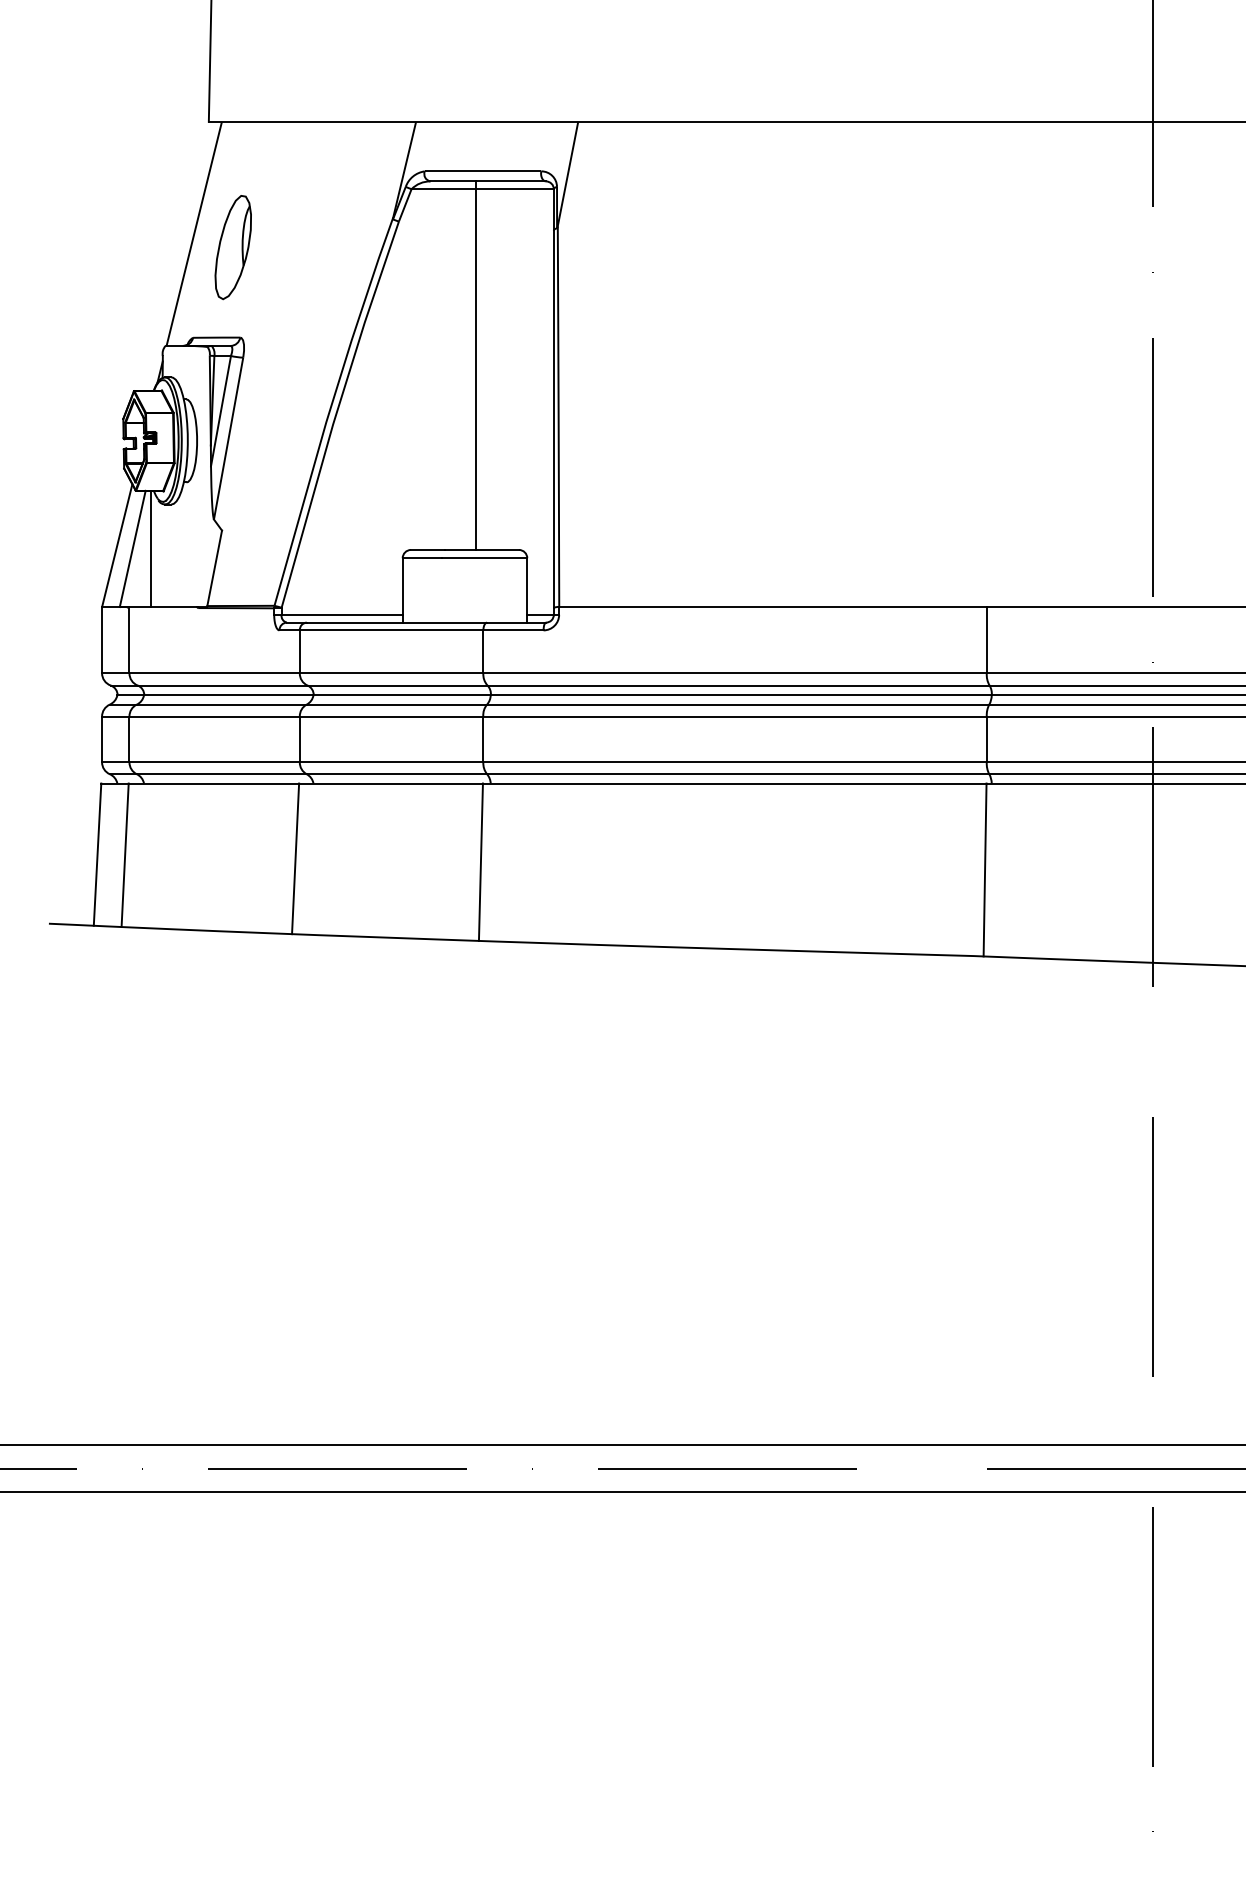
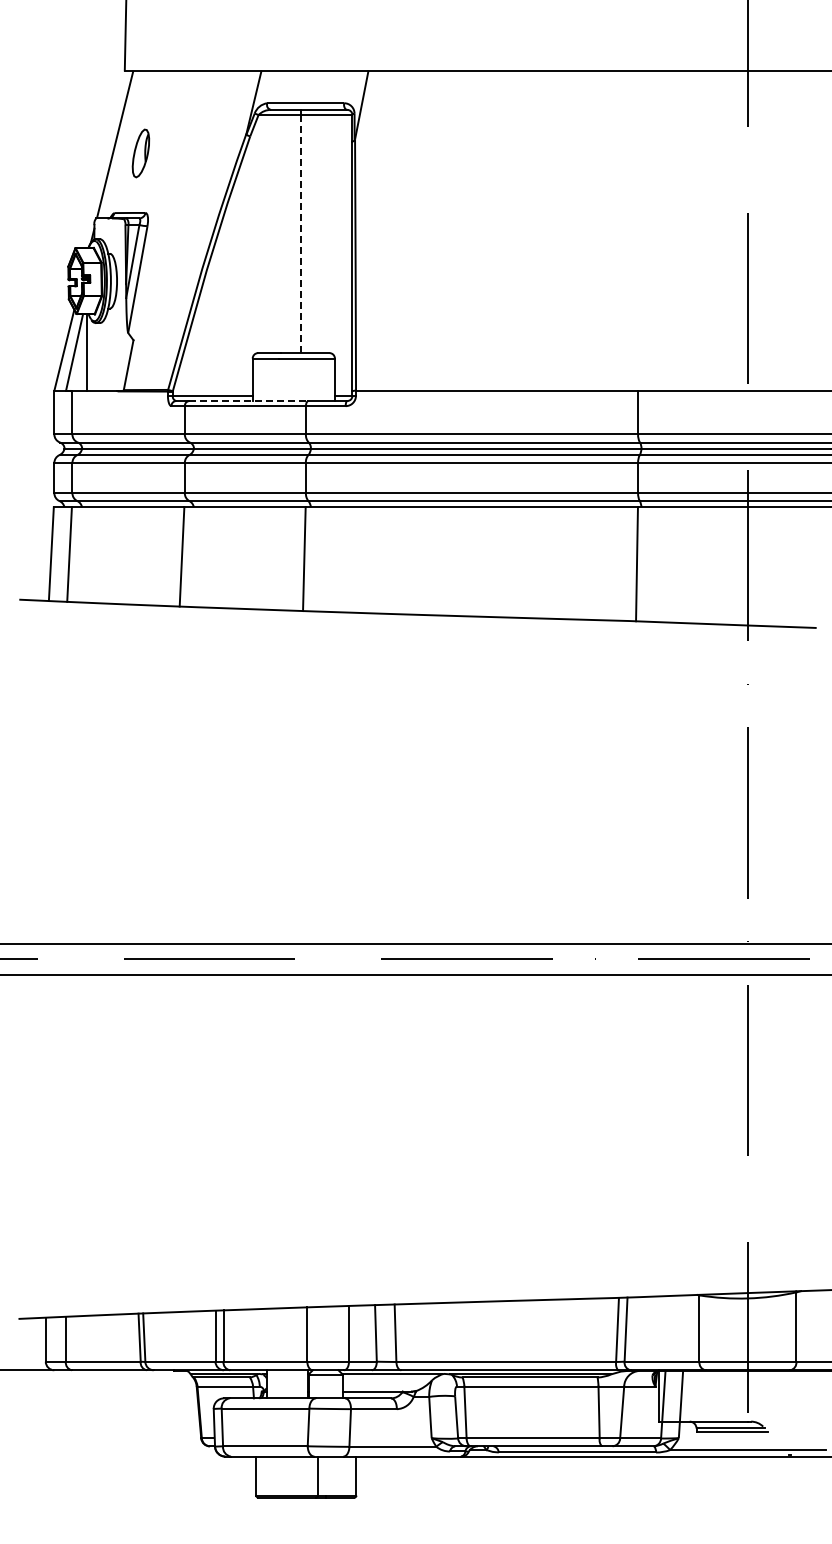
part: (232, 247) -> (140, 153), size x0.7
line: (476, 370) -> (301, 234), solid -> dashed
line: (397, 623) -> (249, 401), solid -> dashed

